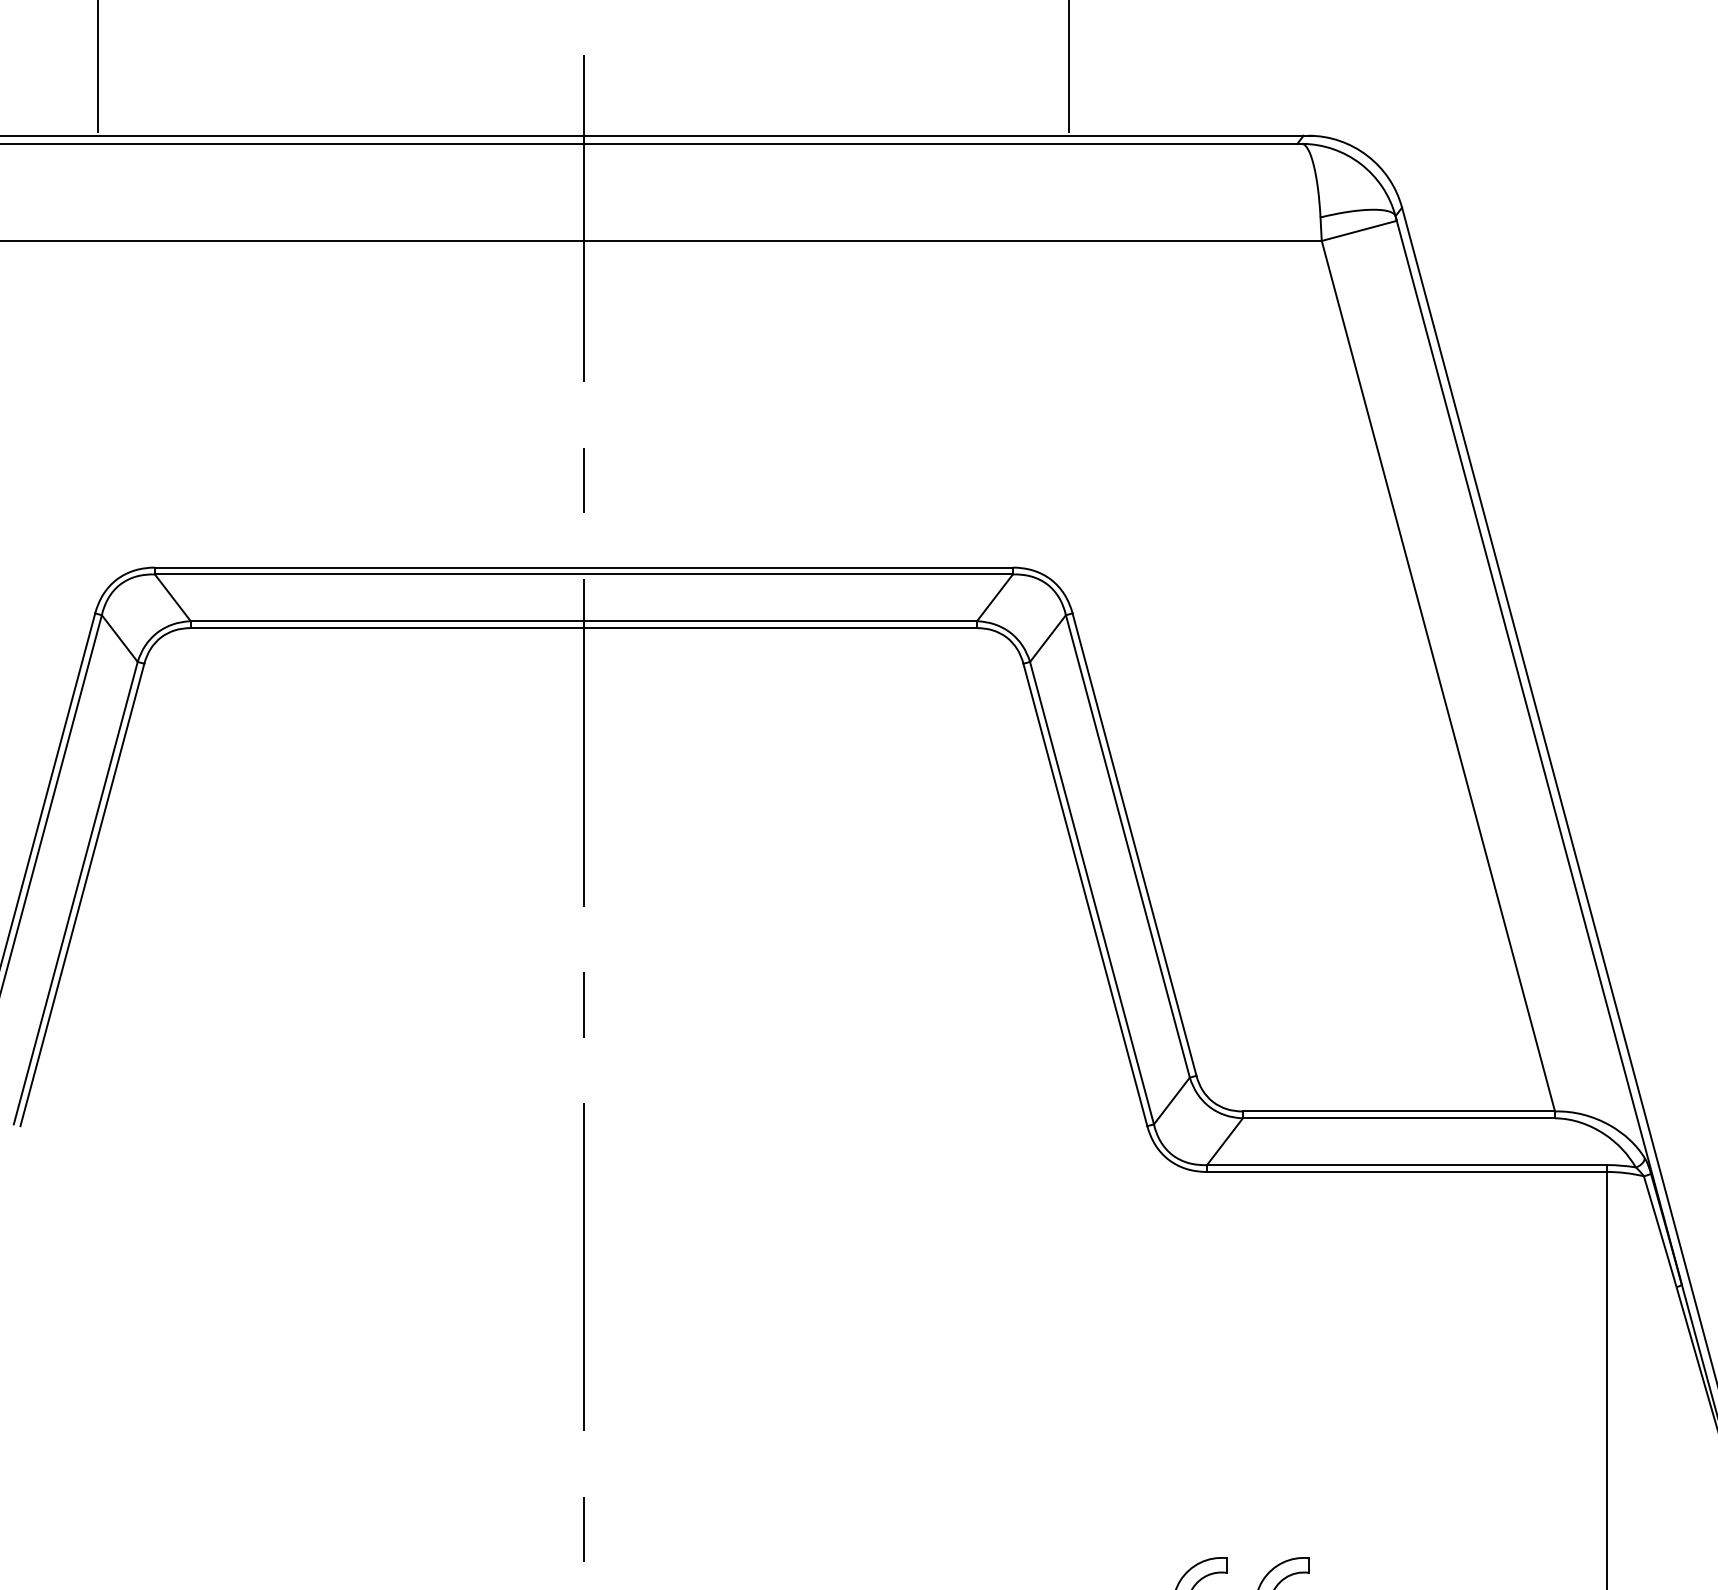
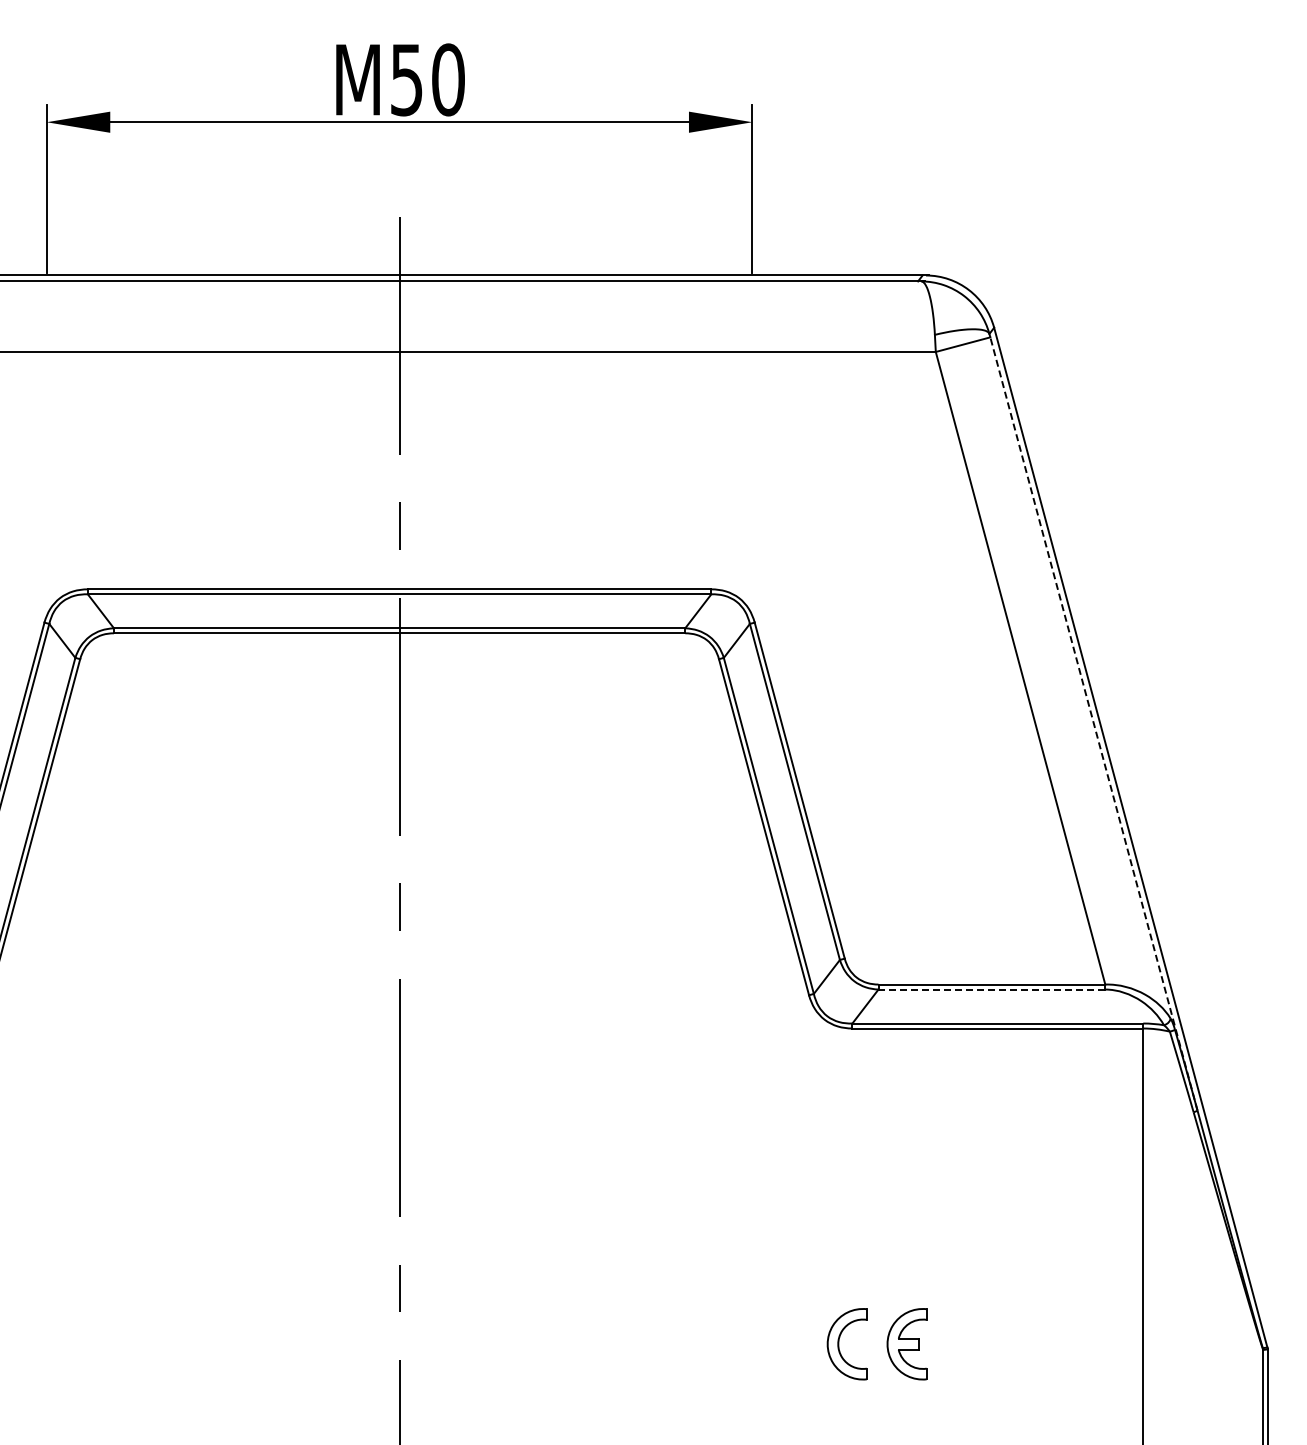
line: (1538, 750) -> (1093, 722), solid -> dashed
line: (1398, 1118) -> (991, 989), solid -> dashed

